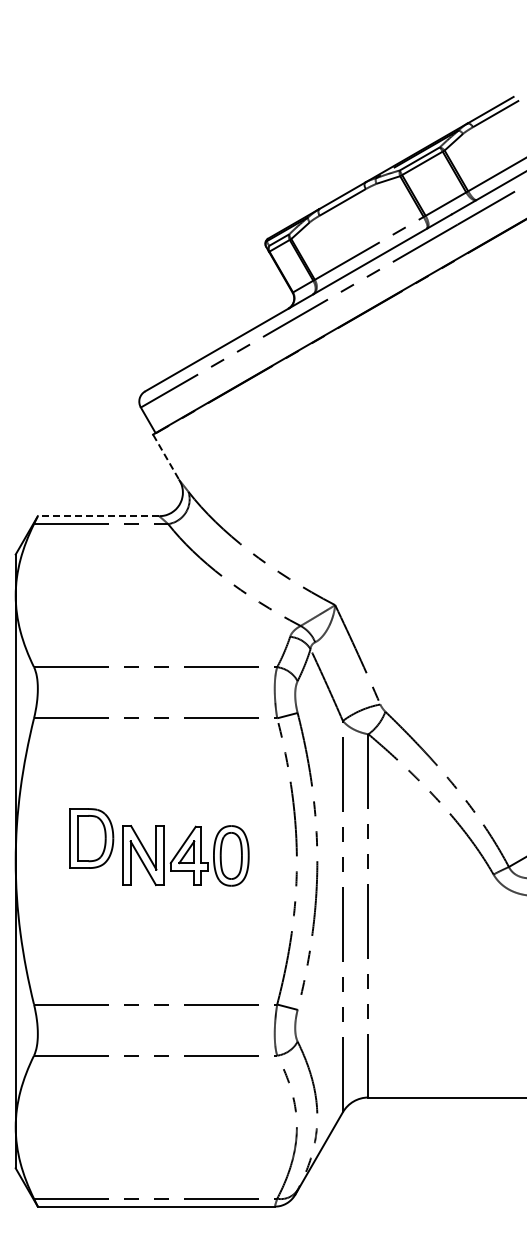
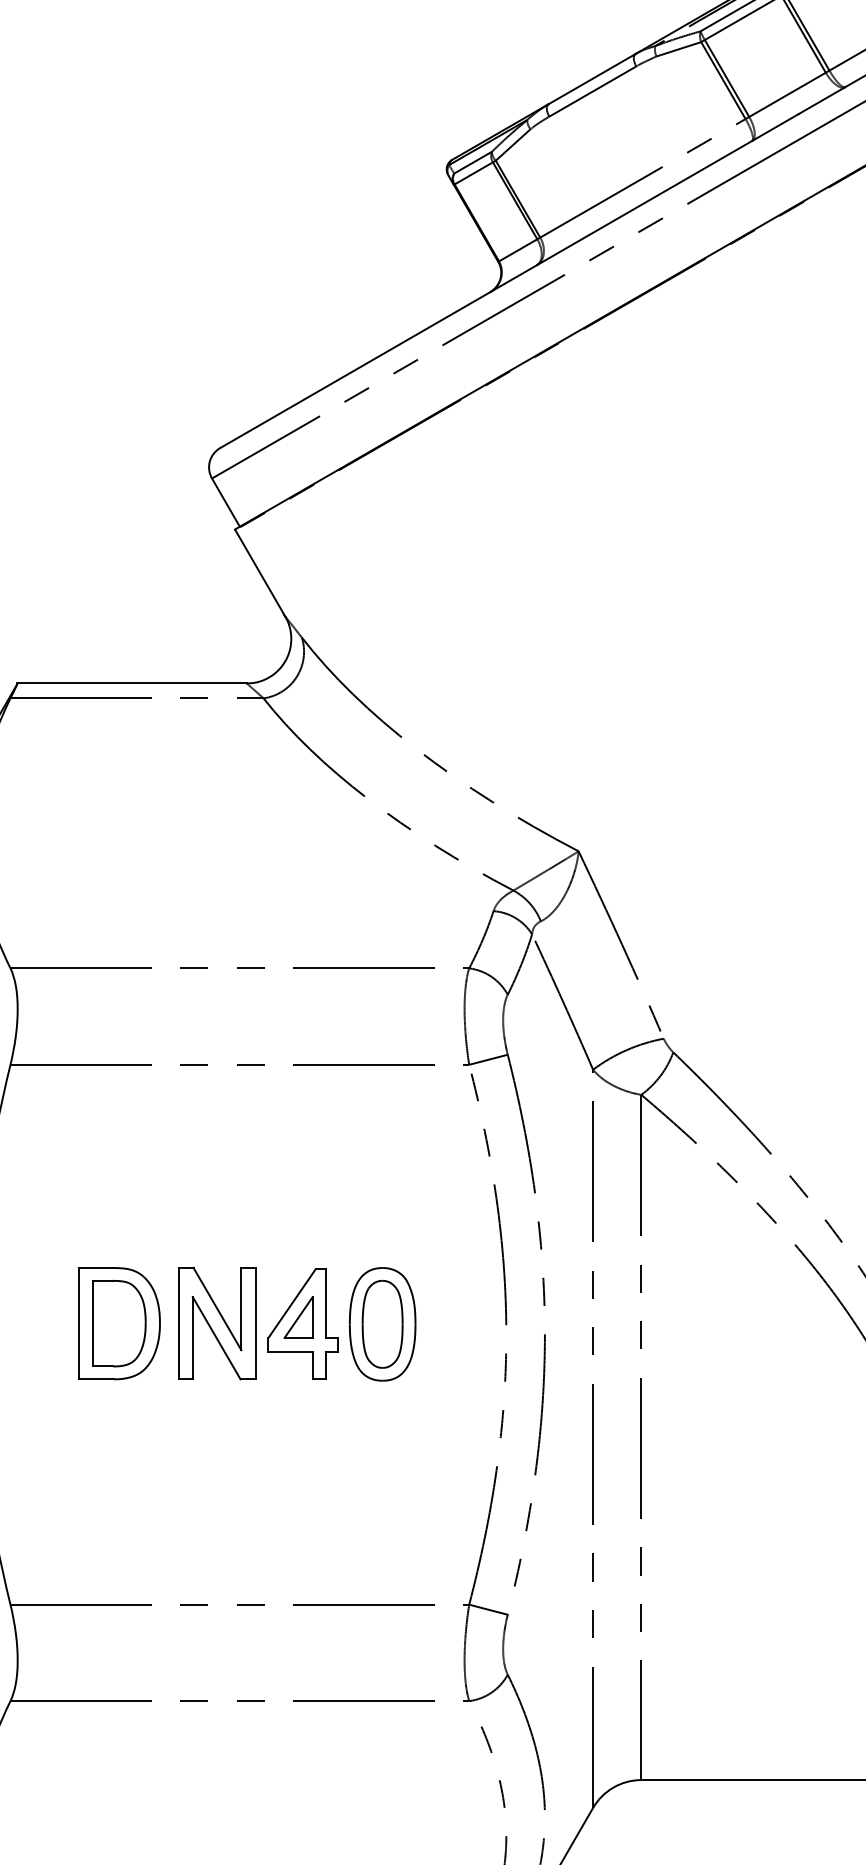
line: (166, 457) -> (260, 572), dashed -> solid
line: (98, 516) -> (132, 684), dashed -> solid
part: (91, 838) -> (118, 1323), moved

